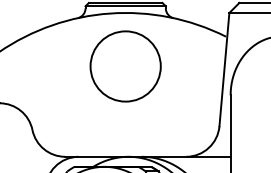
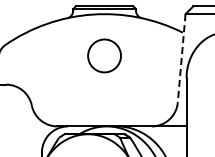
circle: (125, 65) -> (104, 55), size x0.6
line: (224, 69) -> (181, 58), solid -> dashed

